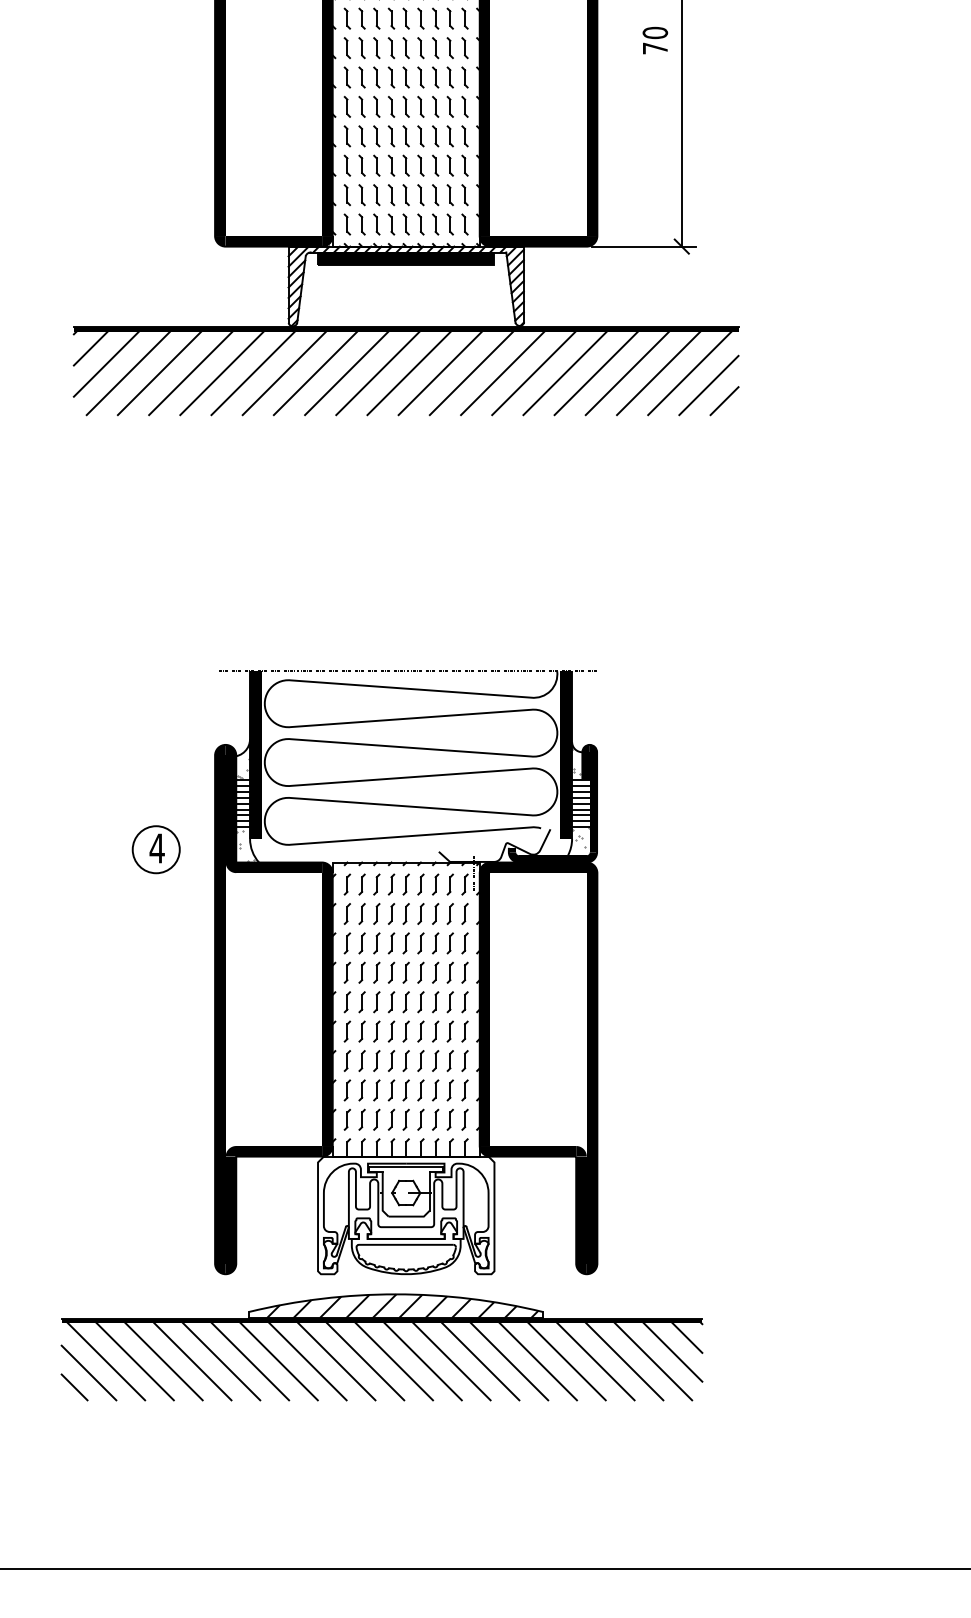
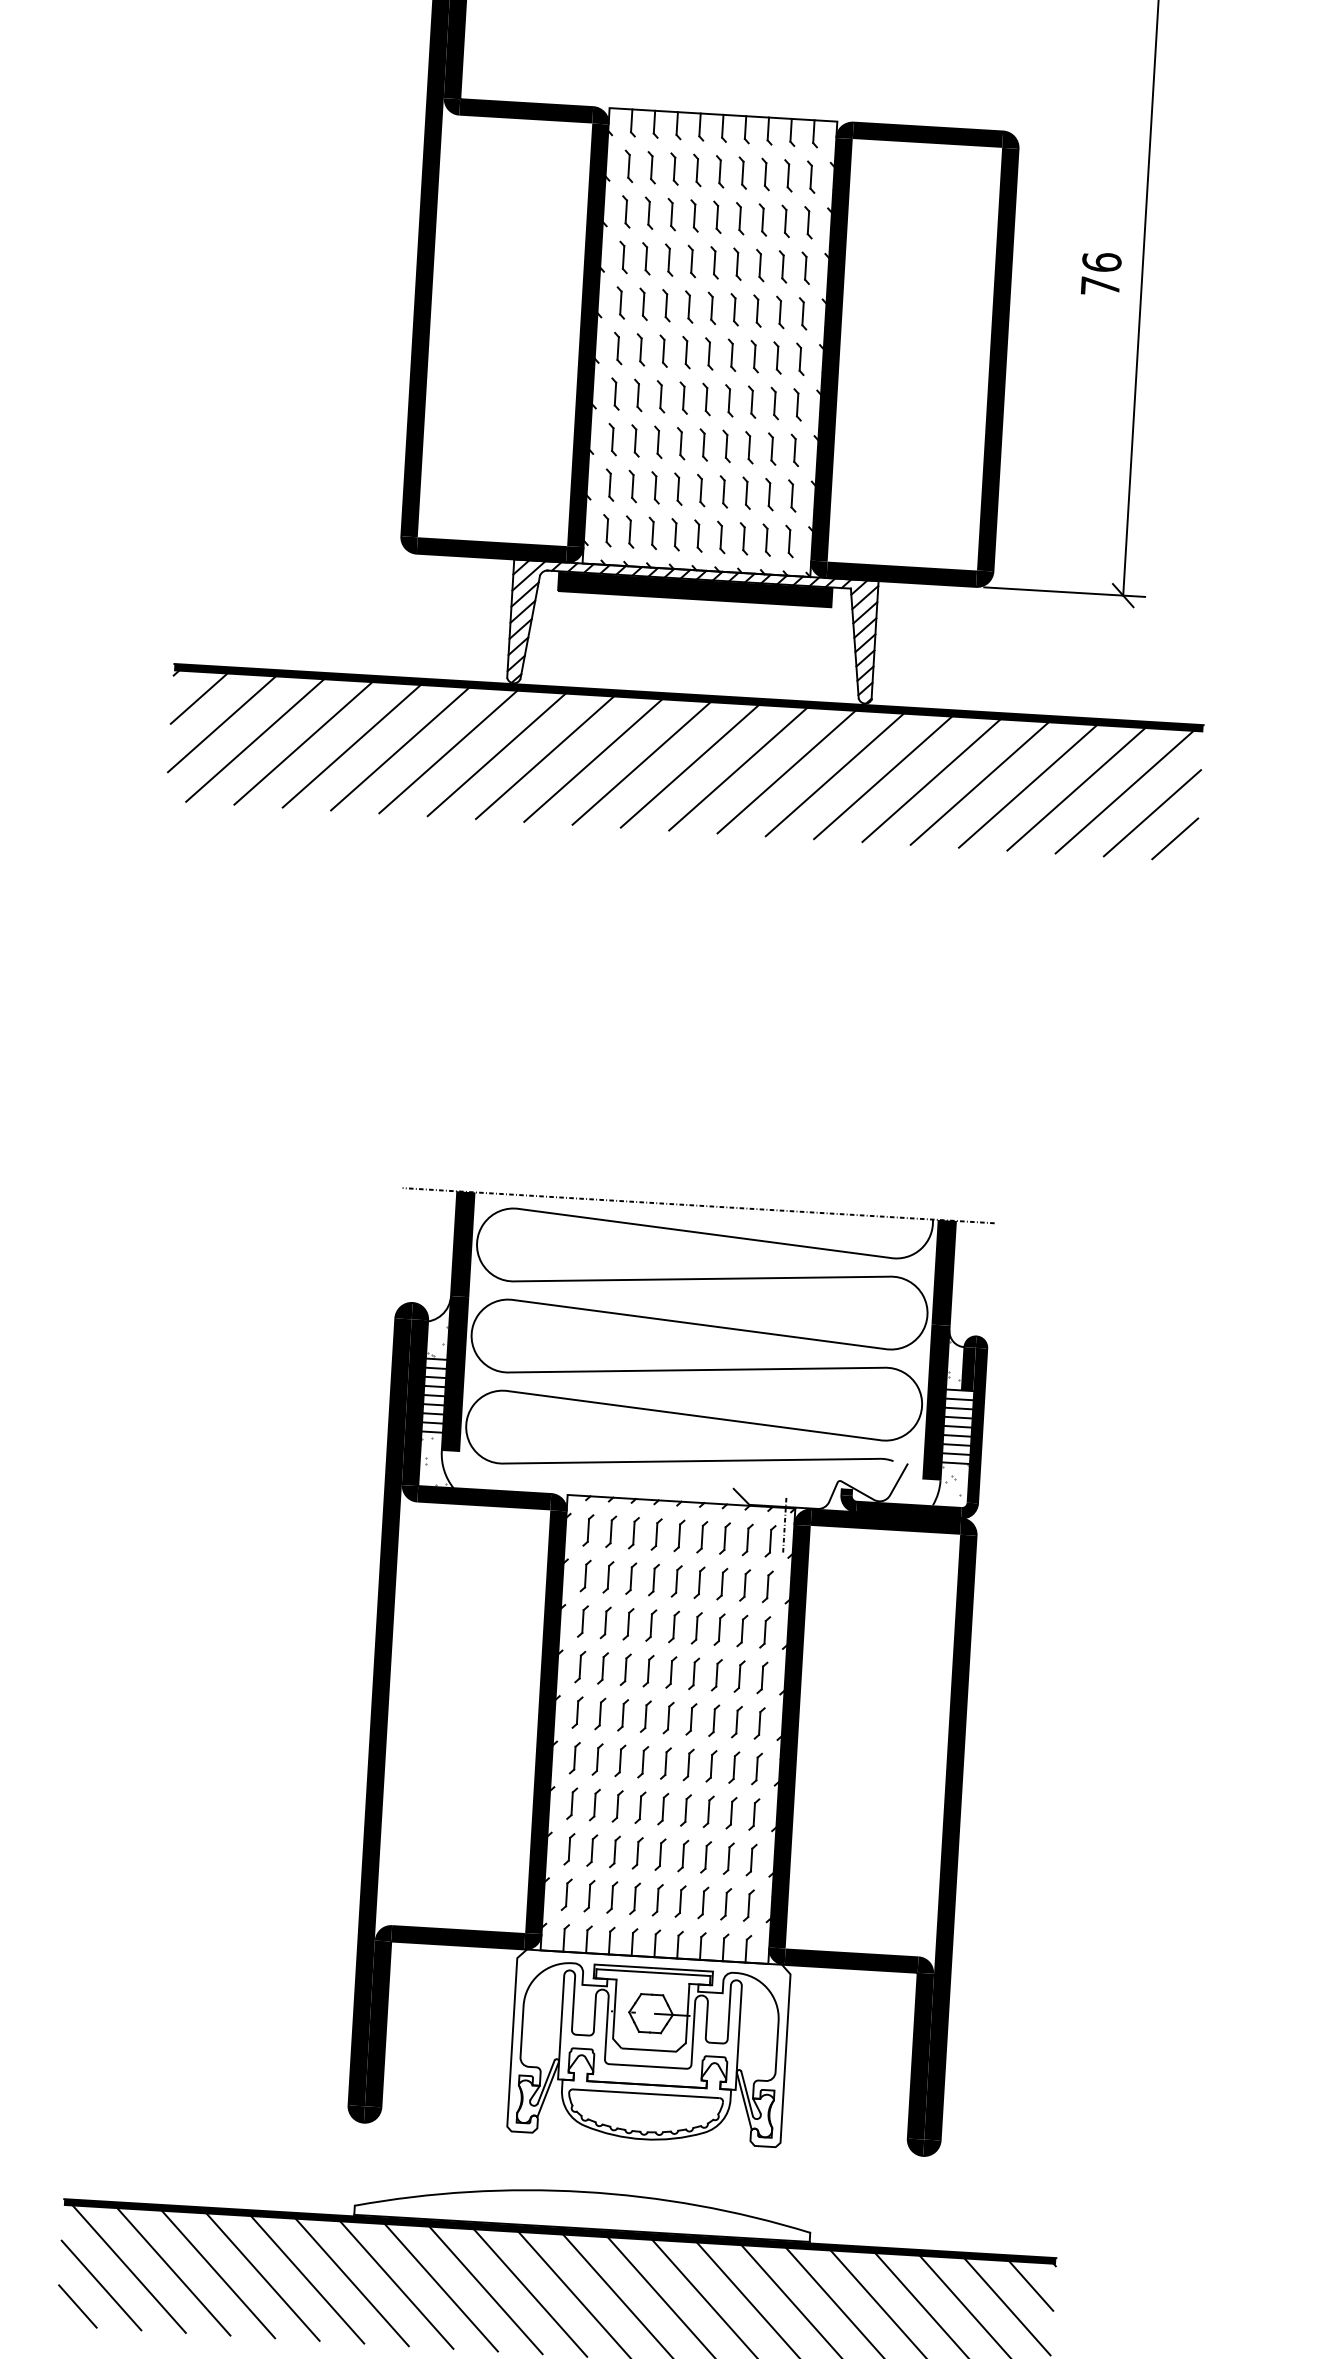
text: (654, 32) -> (1100, 261), 70 -> 76
part: (155, 849) -> (252, 1480), removed
part: (406, 972) -> (671, 1672), moved
hatch: (402, 1305) -> (593, 2209), removed

